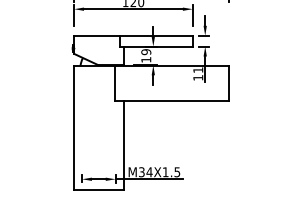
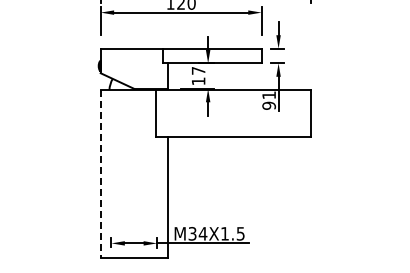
text: (146, 51) -> (198, 70), 19 -> 17
text: (197, 77) -> (268, 105), 11 -> 91
line: (73, 127) -> (100, 173), solid -> dashed

